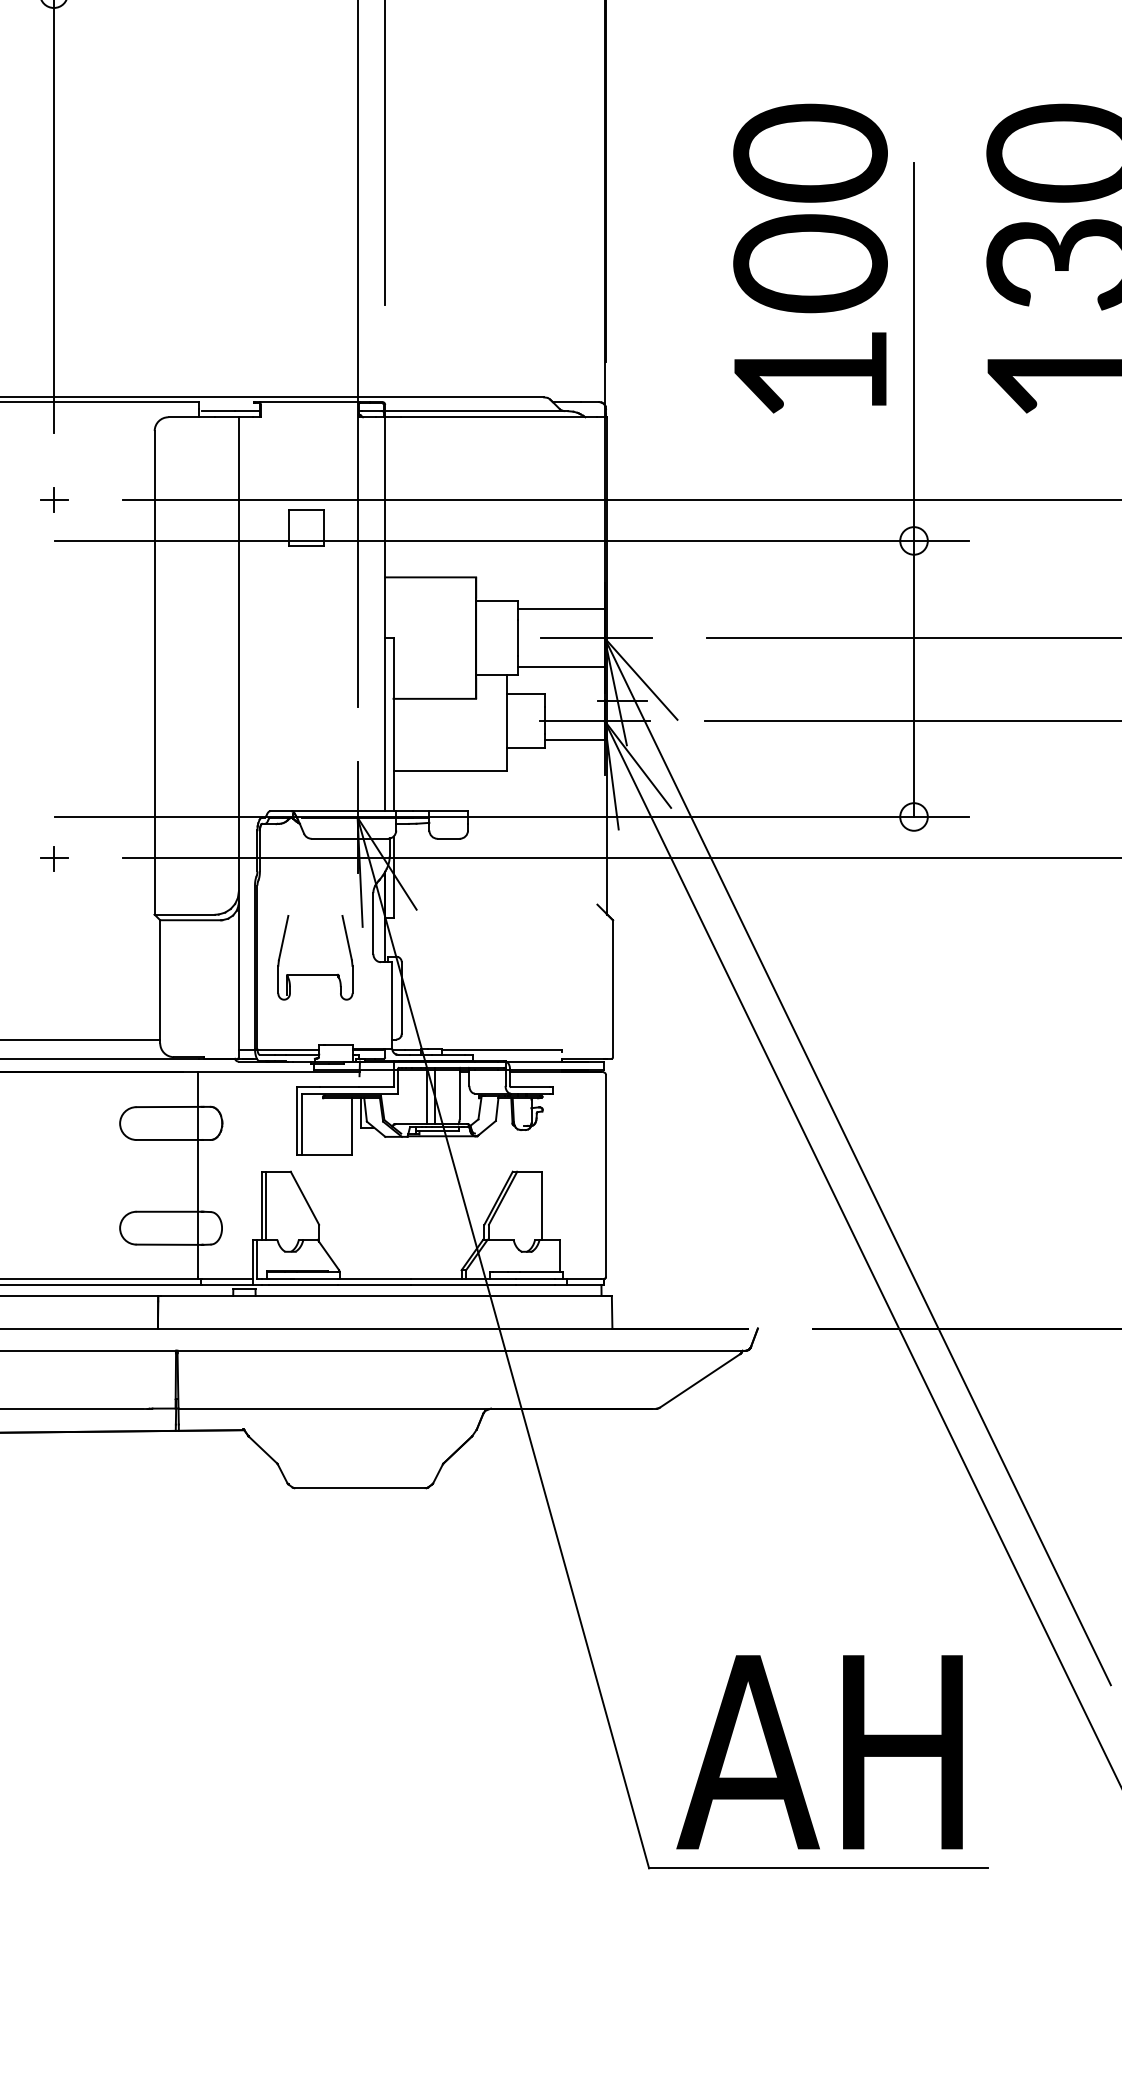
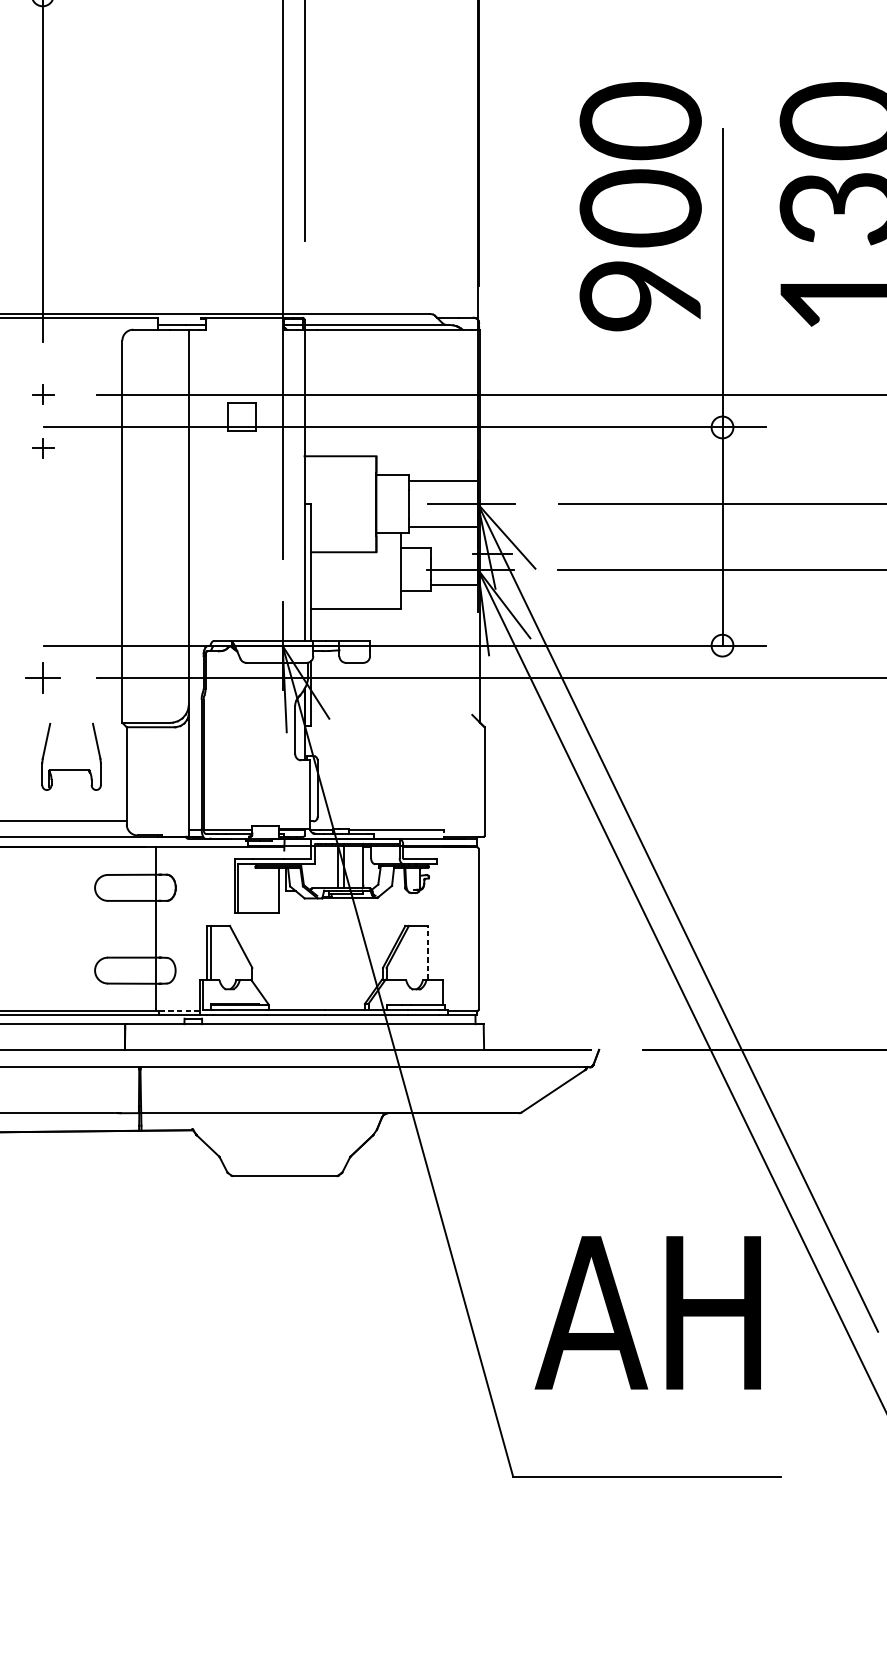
text: (809, 374) -> (639, 295), 100 -> 900
part: (54, 567) -> (43, 448), added
part: (54, 858) -> (43, 678), size x1.6
part: (315, 974) -> (71, 770), moved
line: (541, 1205) -> (428, 952), solid -> dashed
line: (227, 1279) -> (179, 1011), solid -> dashed
text: (819, 1752) -> (647, 1313), moved

